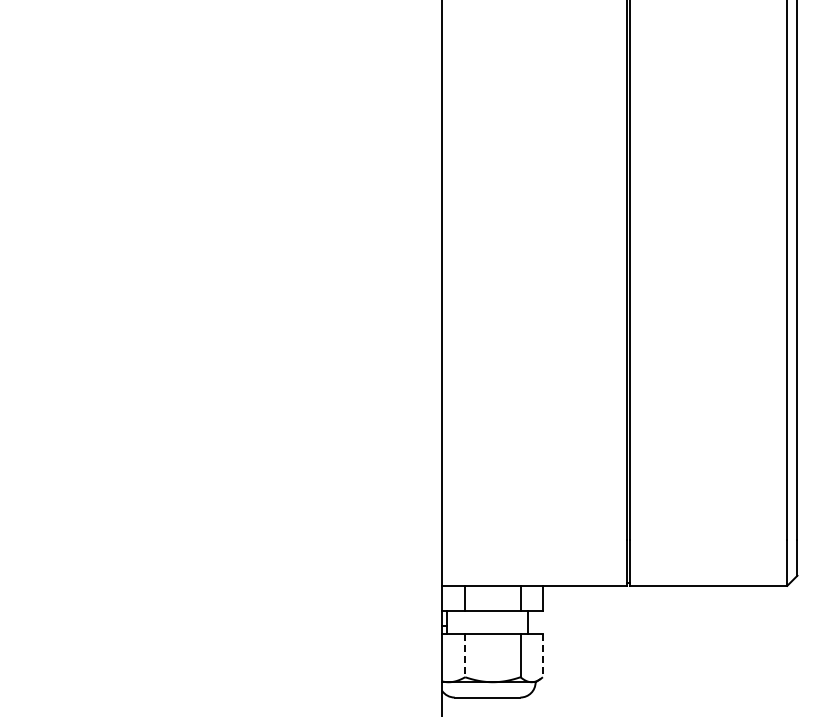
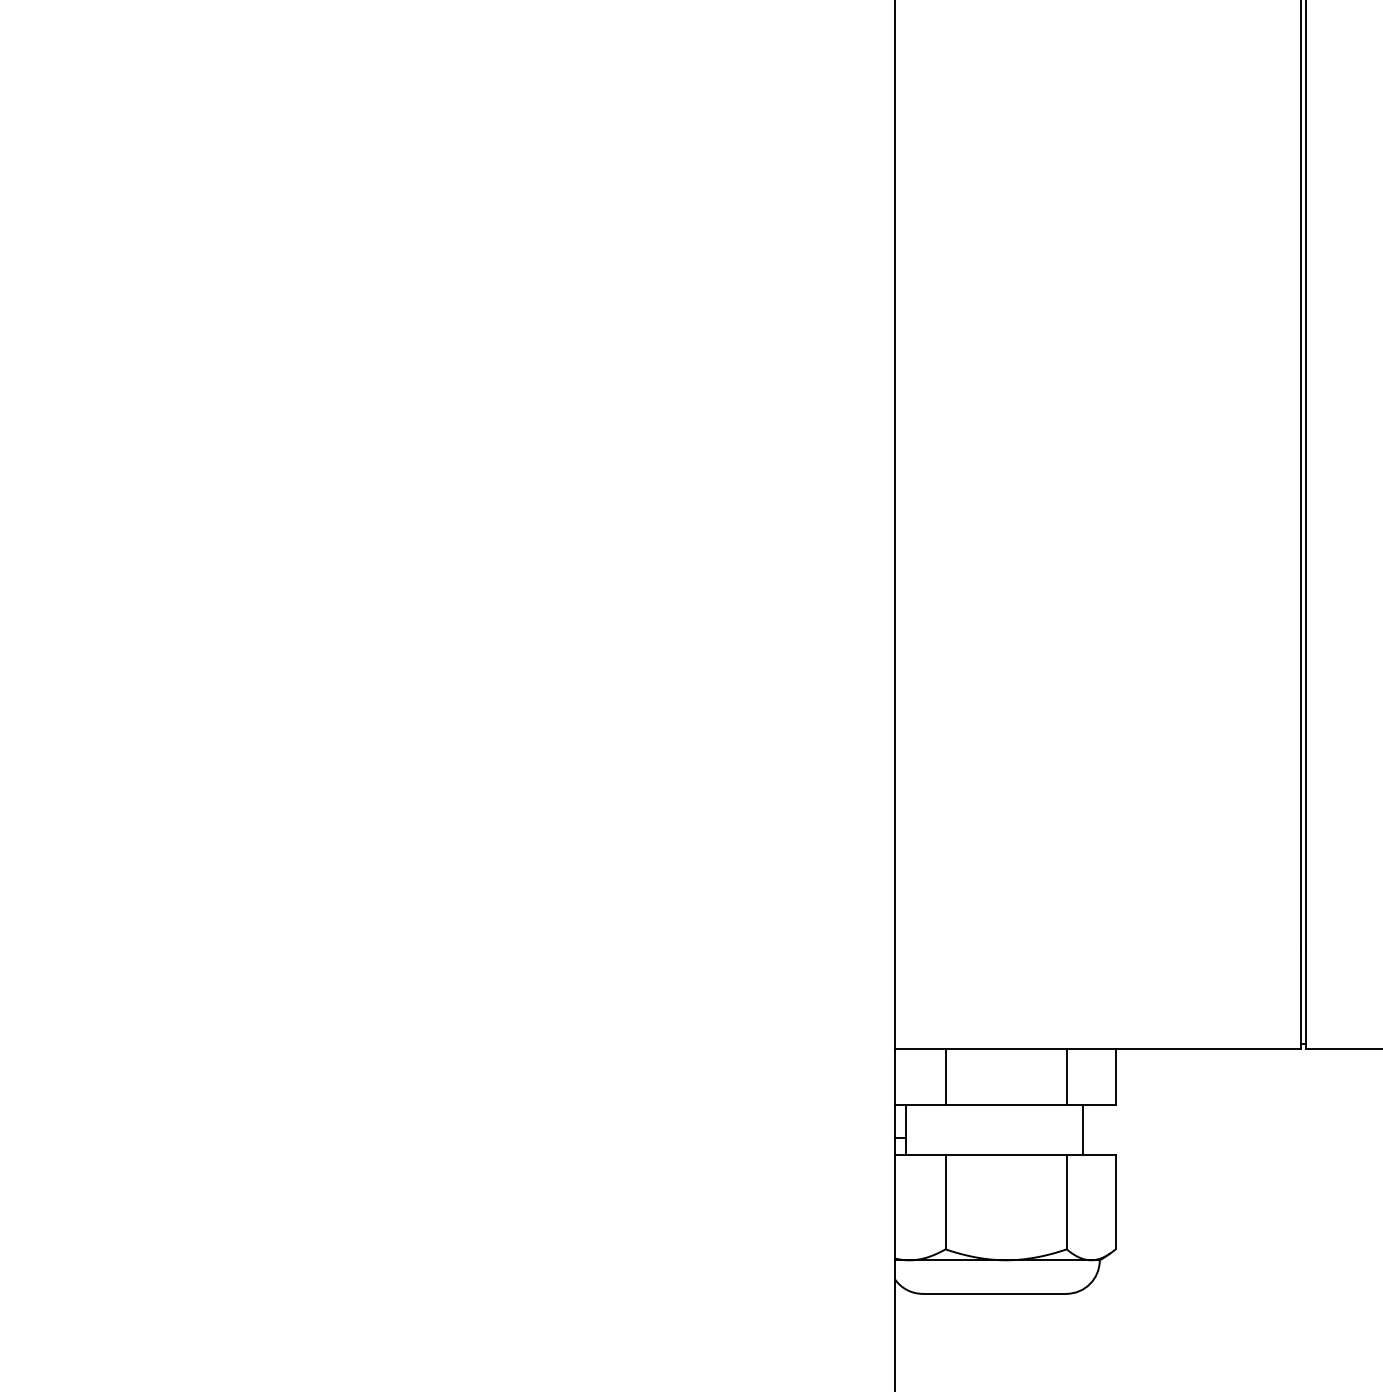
line: (465, 655) -> (946, 1201), dashed -> solid
line: (542, 655) -> (1114, 1201), dashed -> solid

